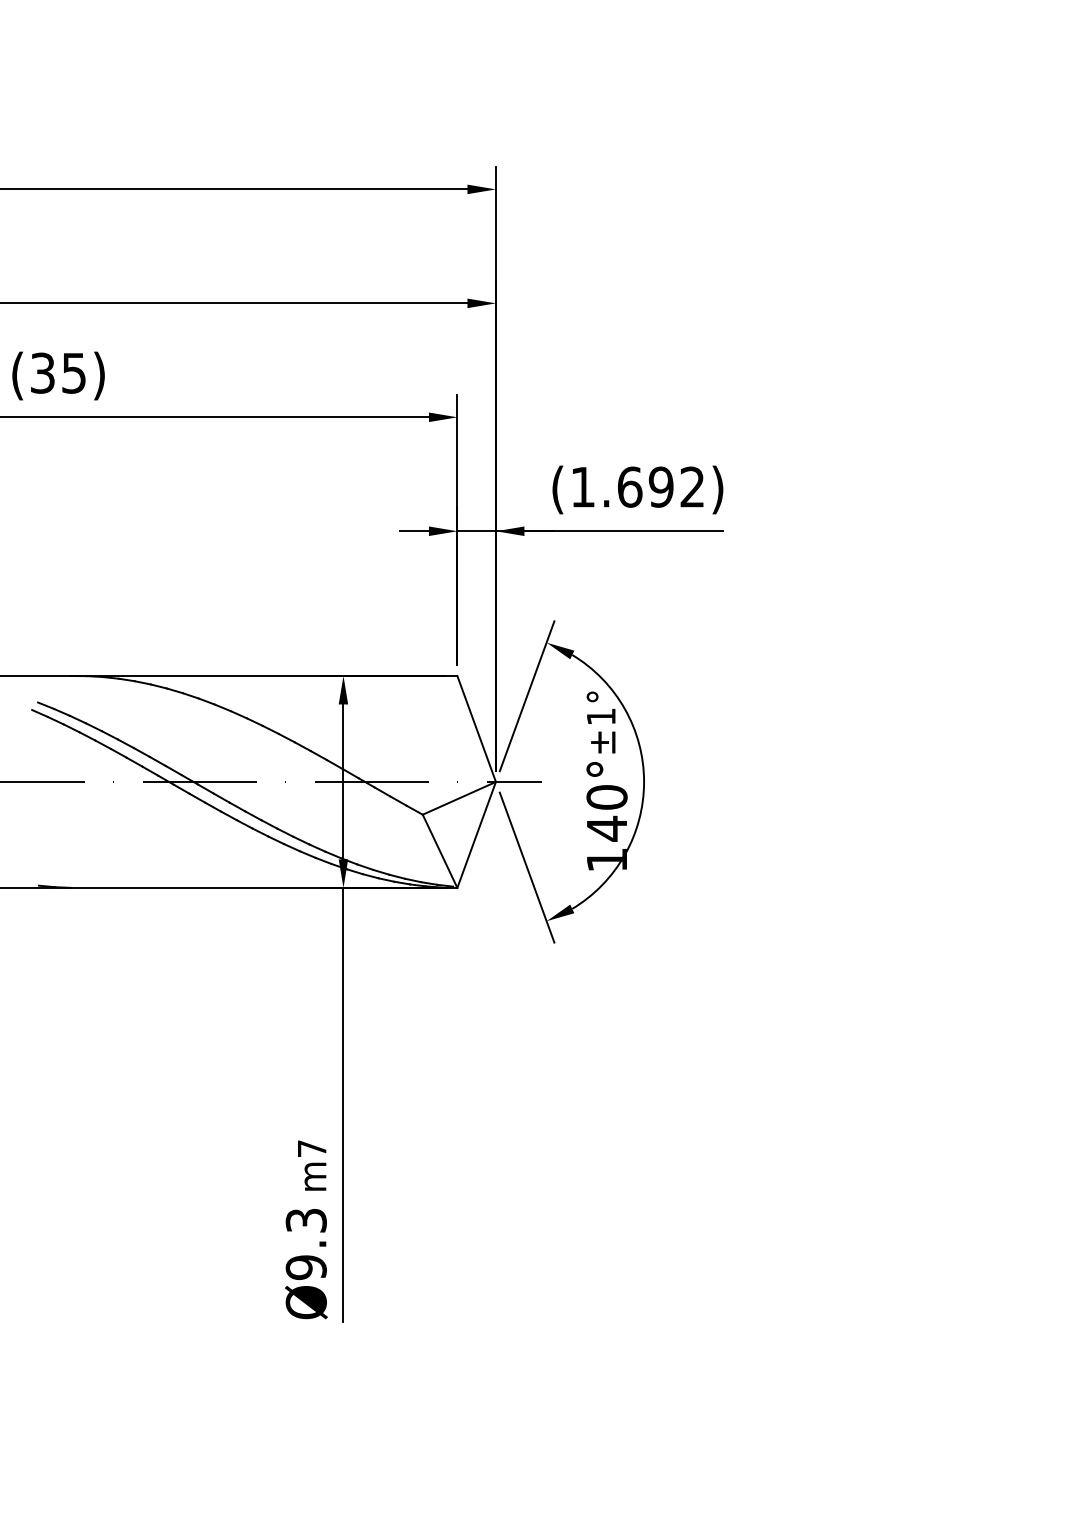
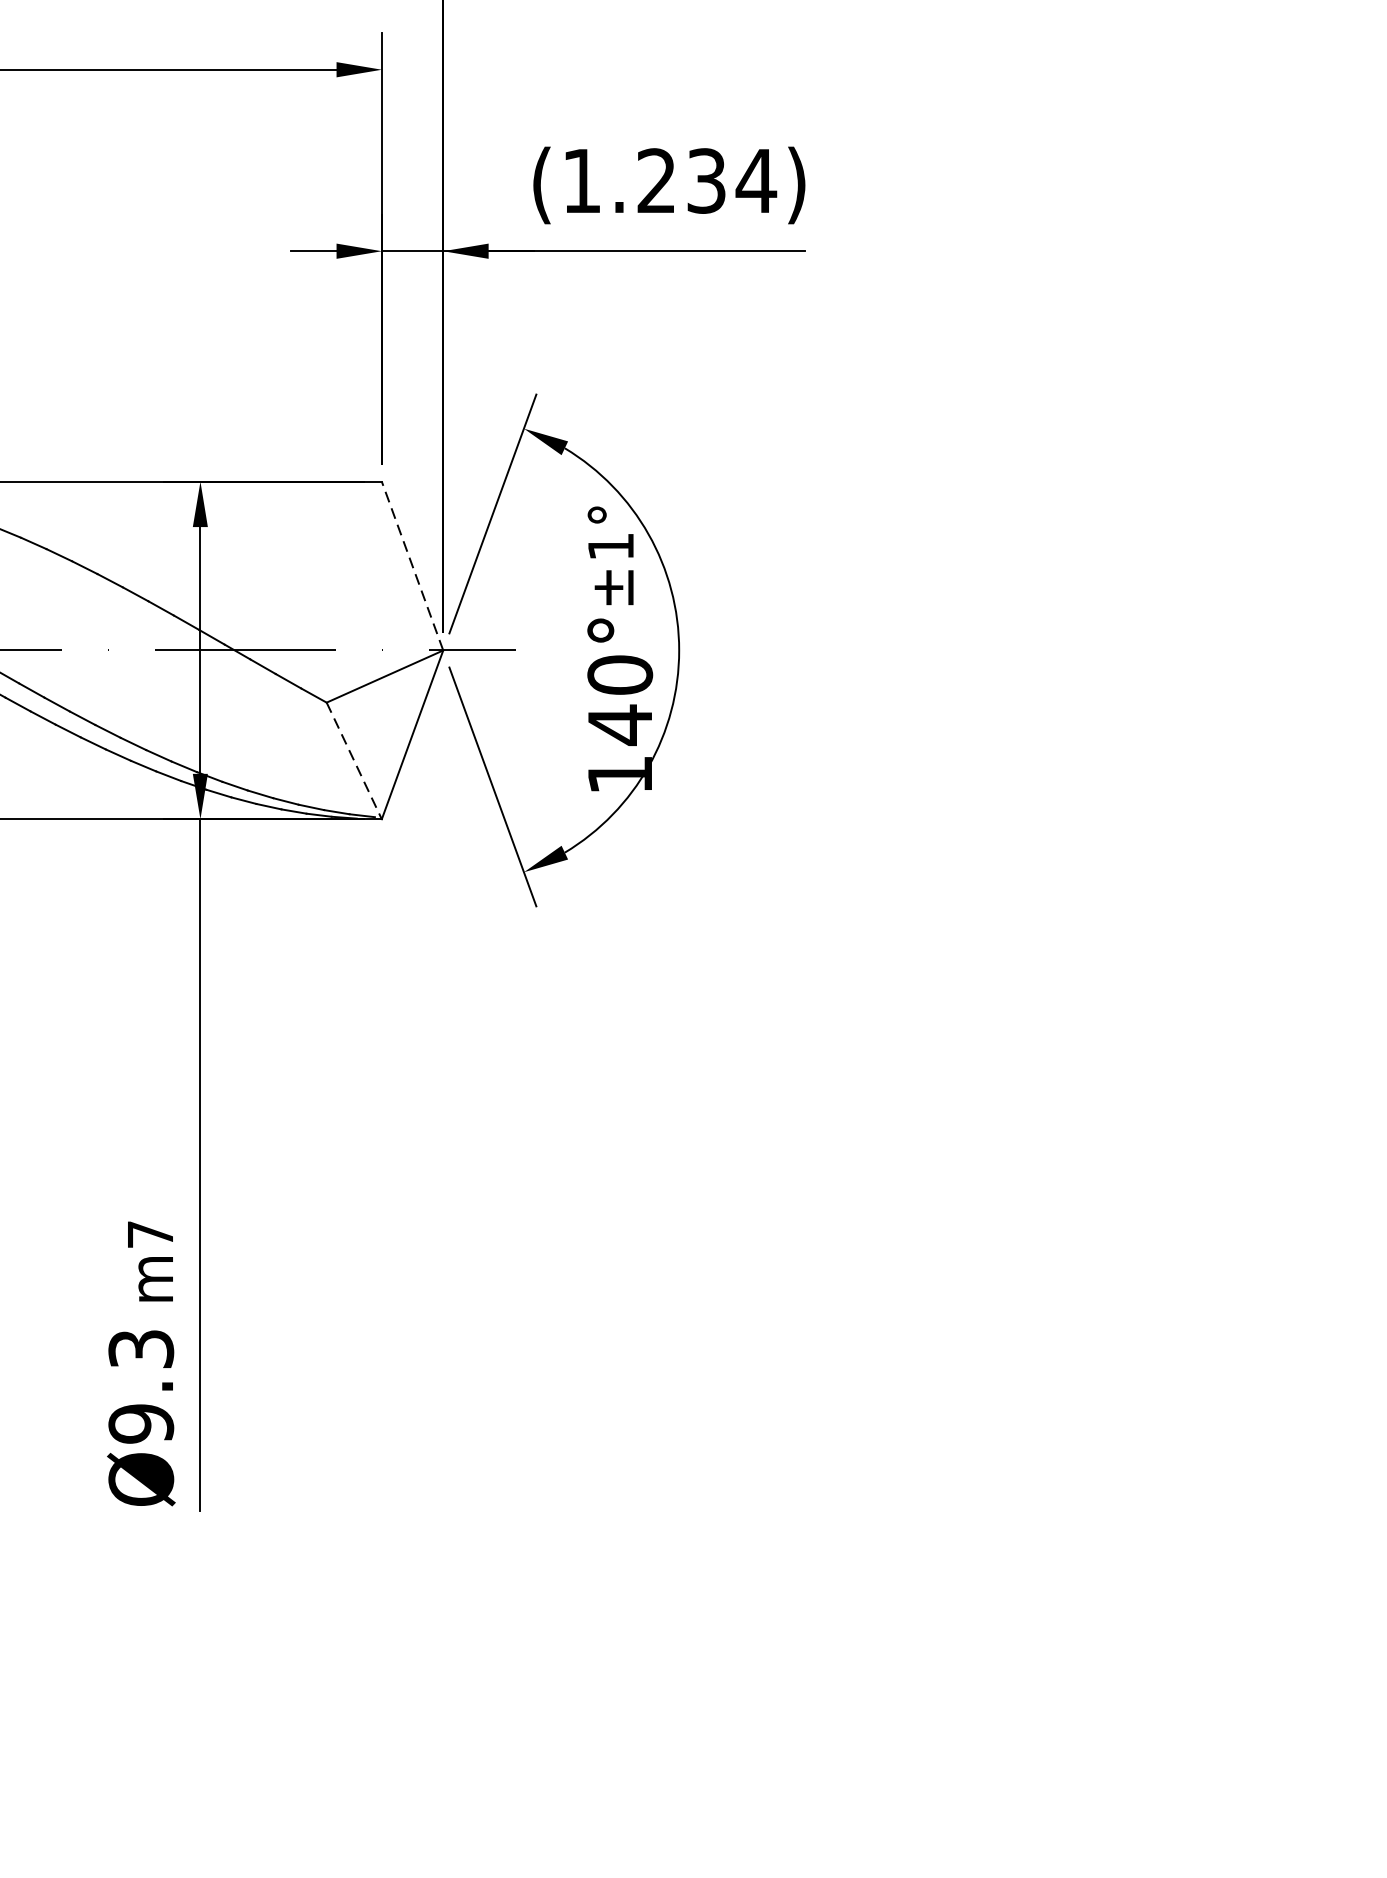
text: (661, 486) -> (706, 179), (1.692) -> (1.234)
line: (476, 728) -> (412, 565), solid -> dashed
line: (440, 851) -> (354, 761), solid -> dashed

